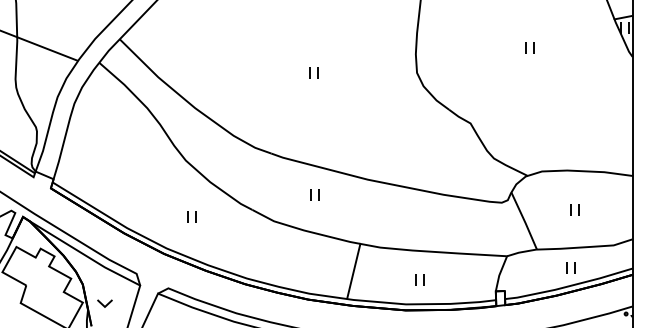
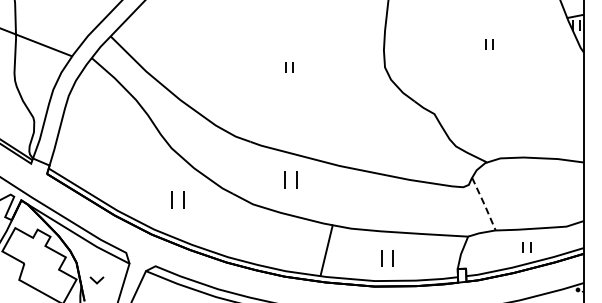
part: (314, 195) -> (290, 180), size x1.6
part: (574, 209) -> (530, 193), removed
part: (192, 217) -> (177, 200), size x1.6
line: (524, 221) -> (484, 204), solid -> dashed
part: (419, 279) -> (387, 258), size x1.6

